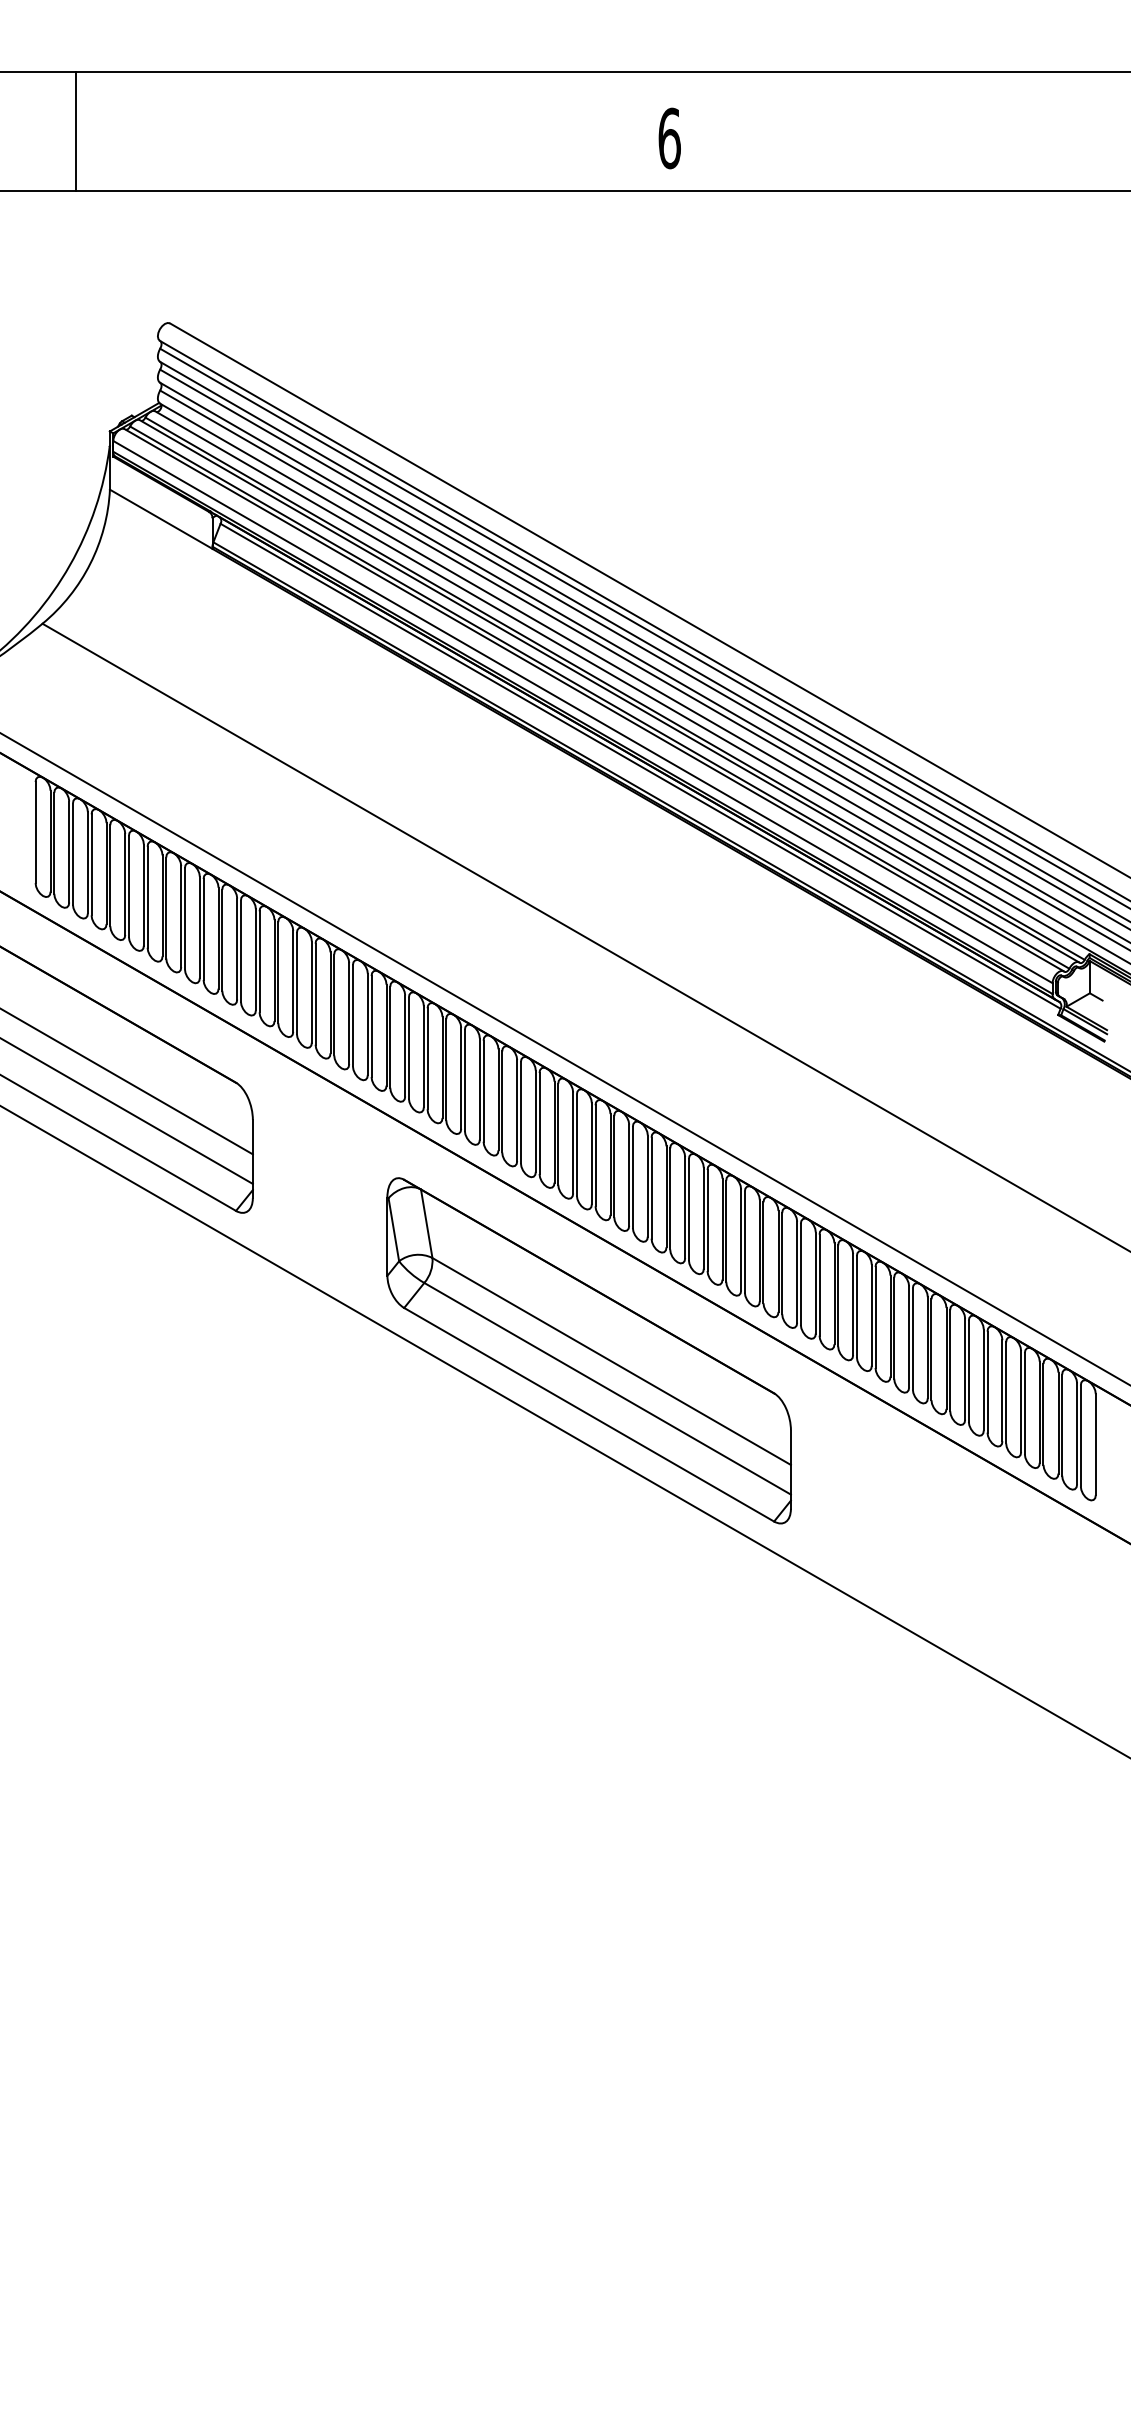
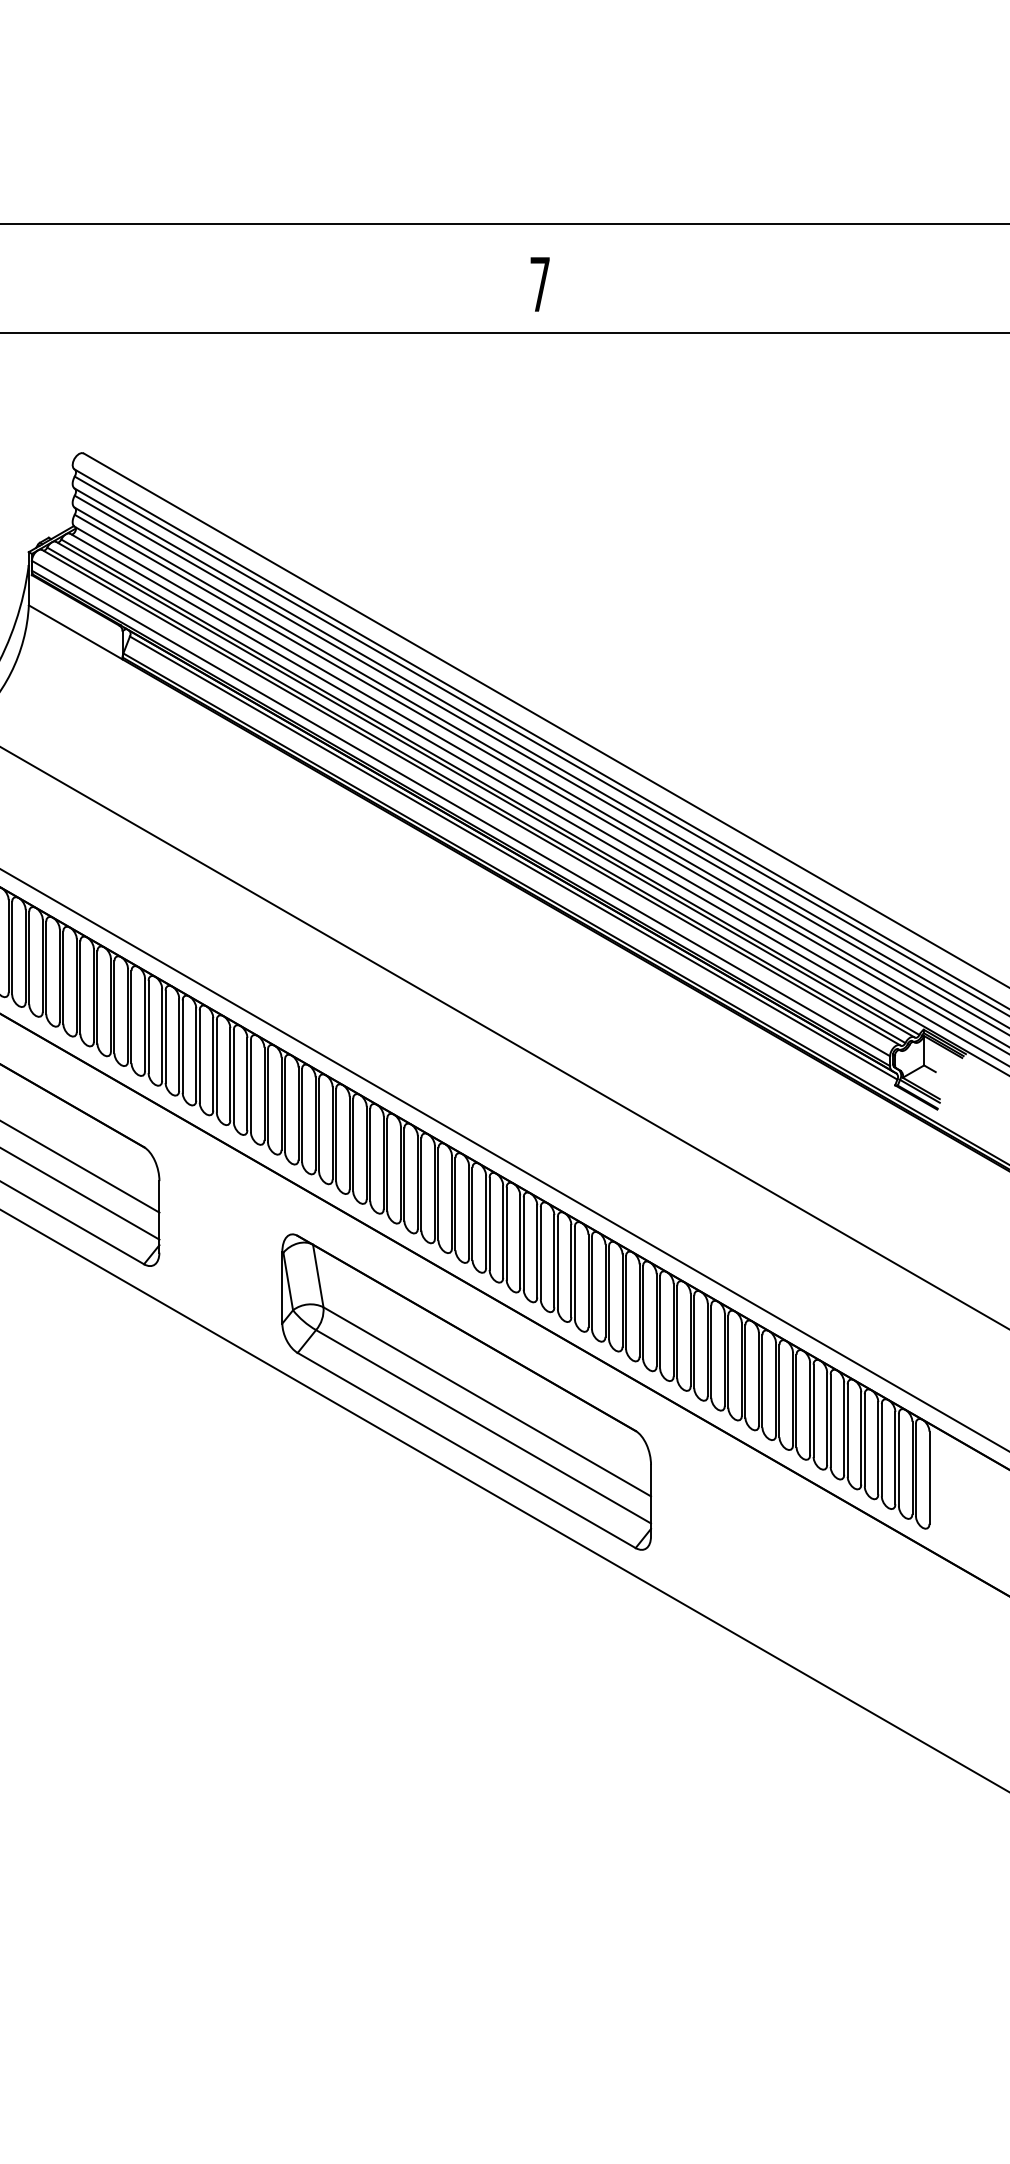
text: (669, 138) -> (540, 284), 6 -> 7

